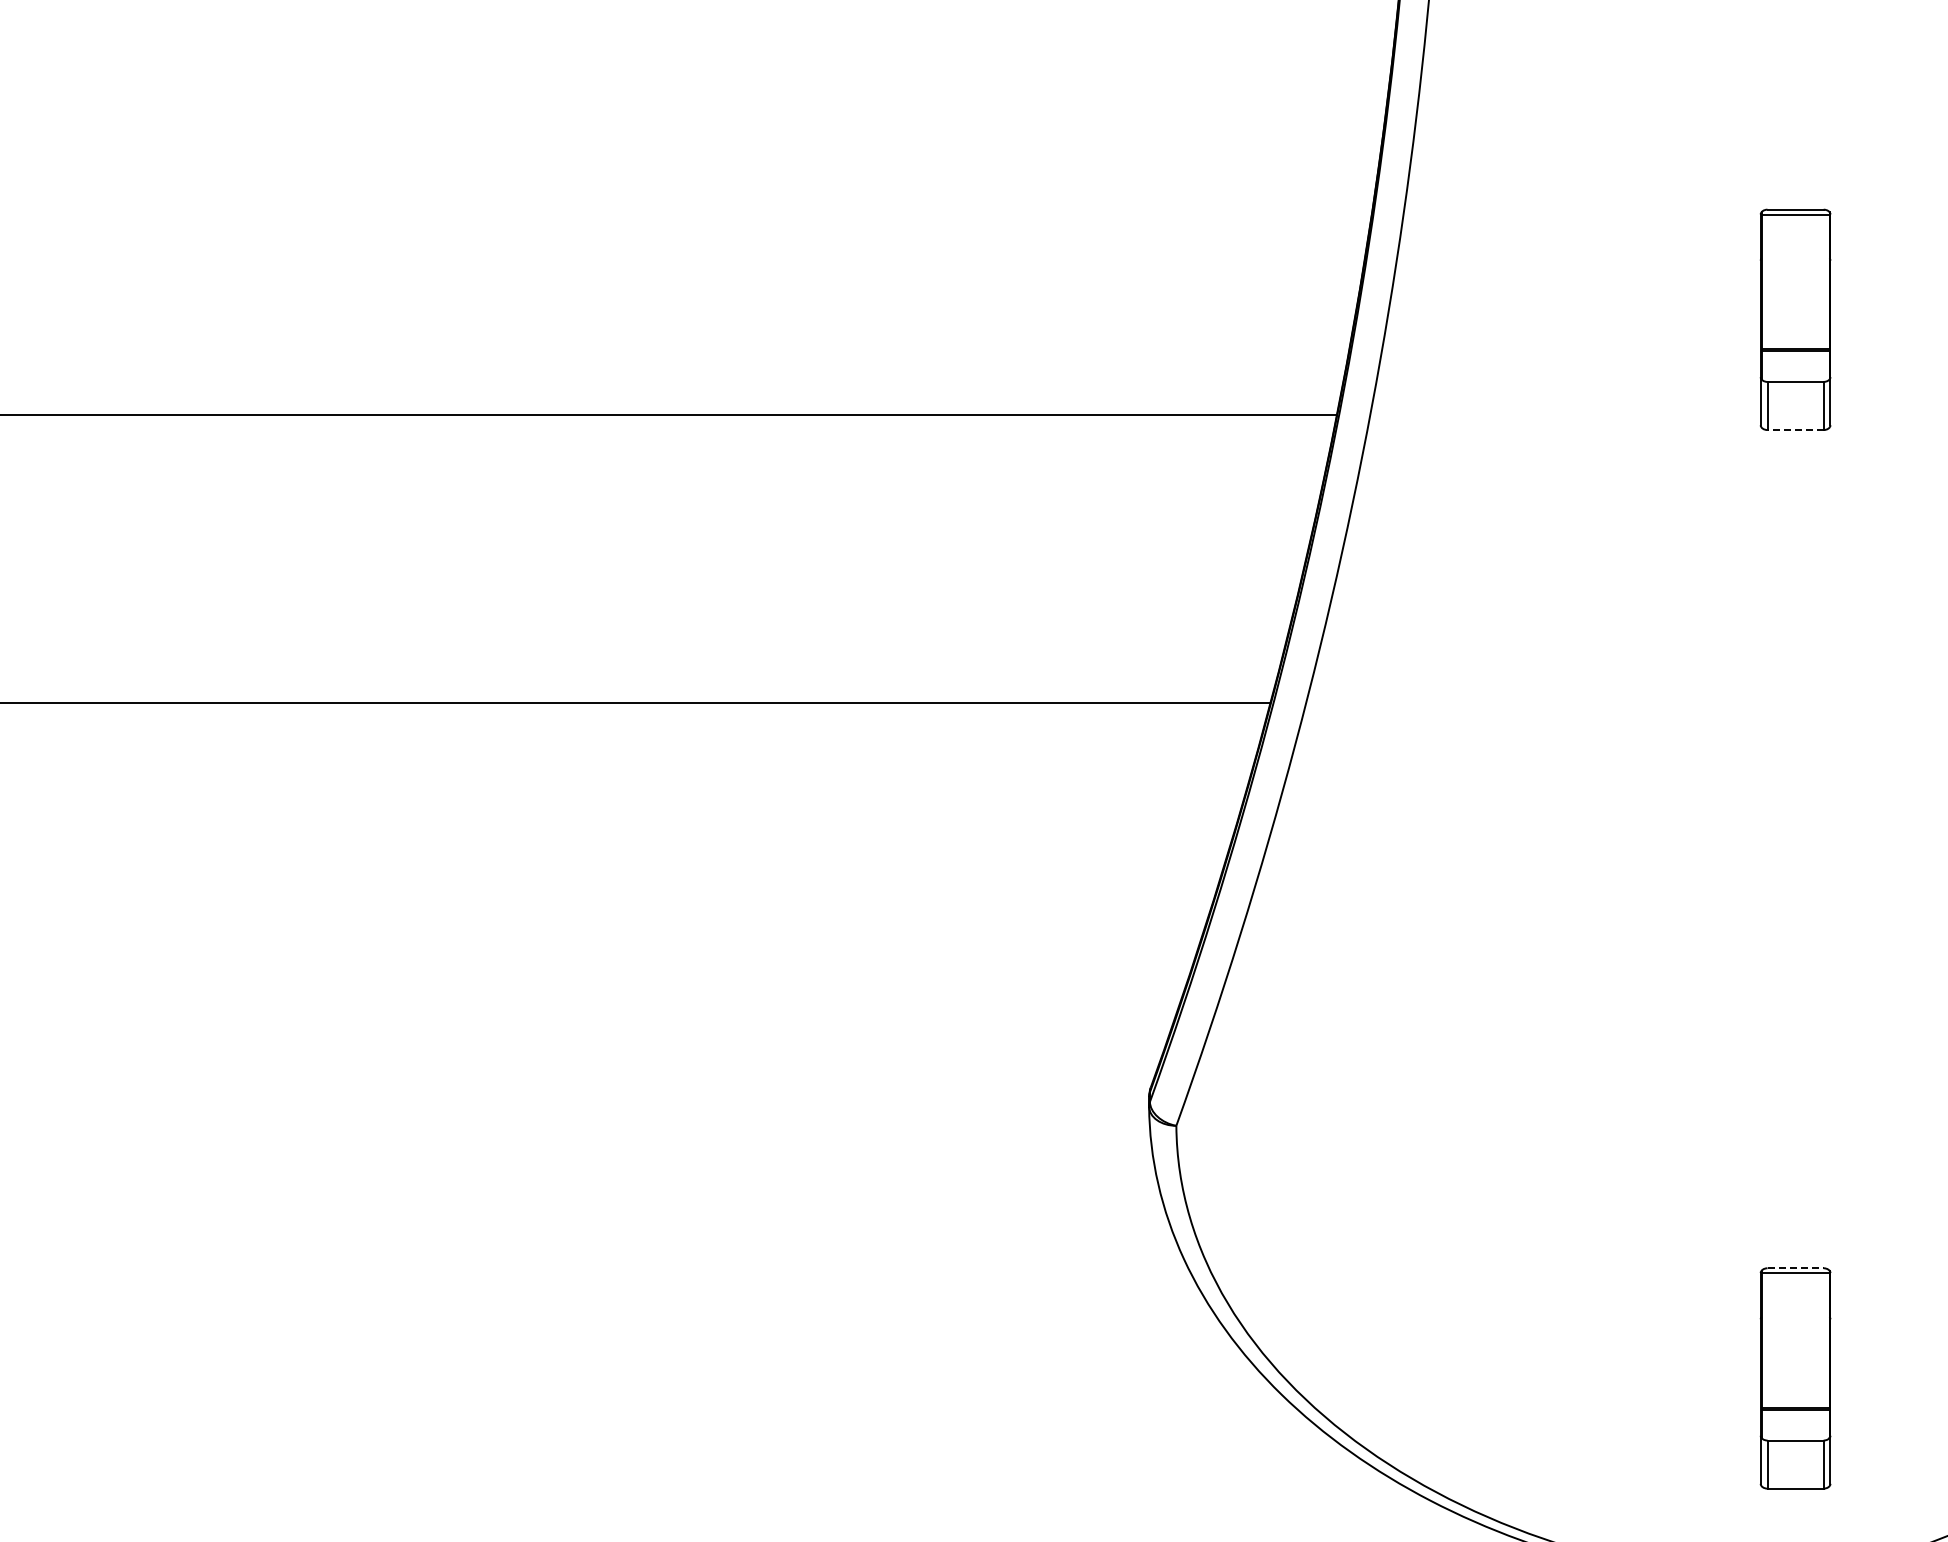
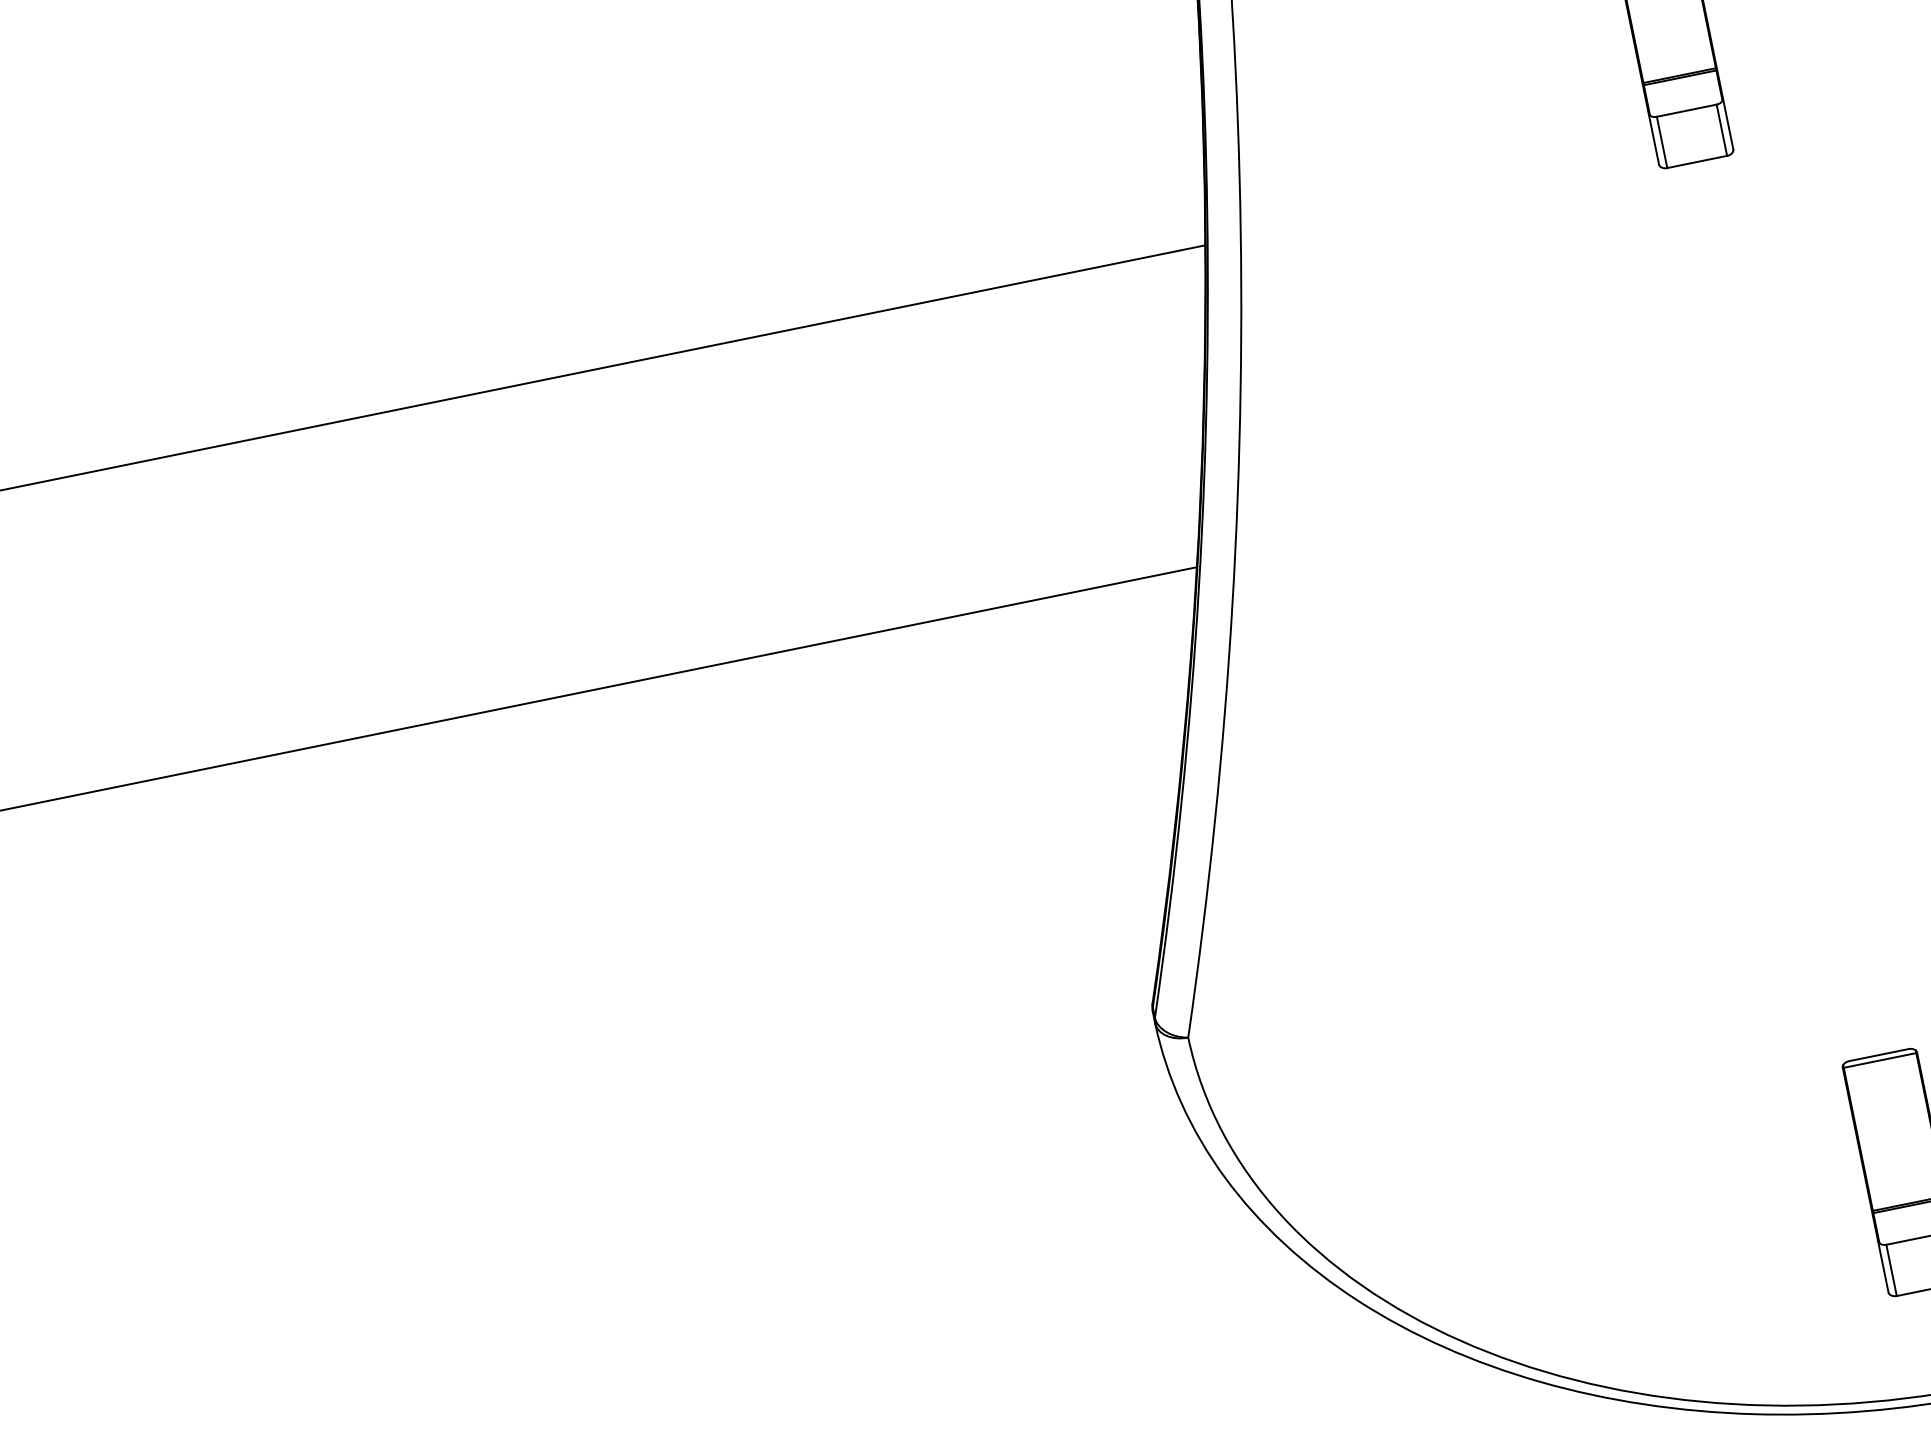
line: (1795, 430) -> (1697, 162), dashed -> solid
line: (1796, 1268) -> (1879, 1055), dashed -> solid

